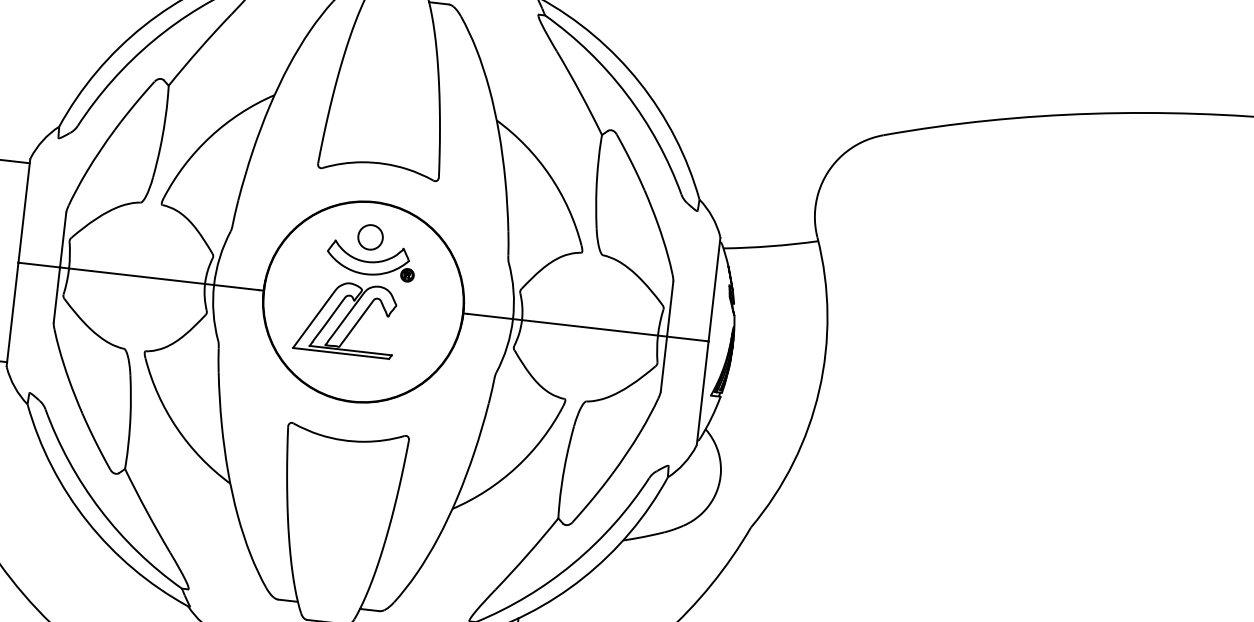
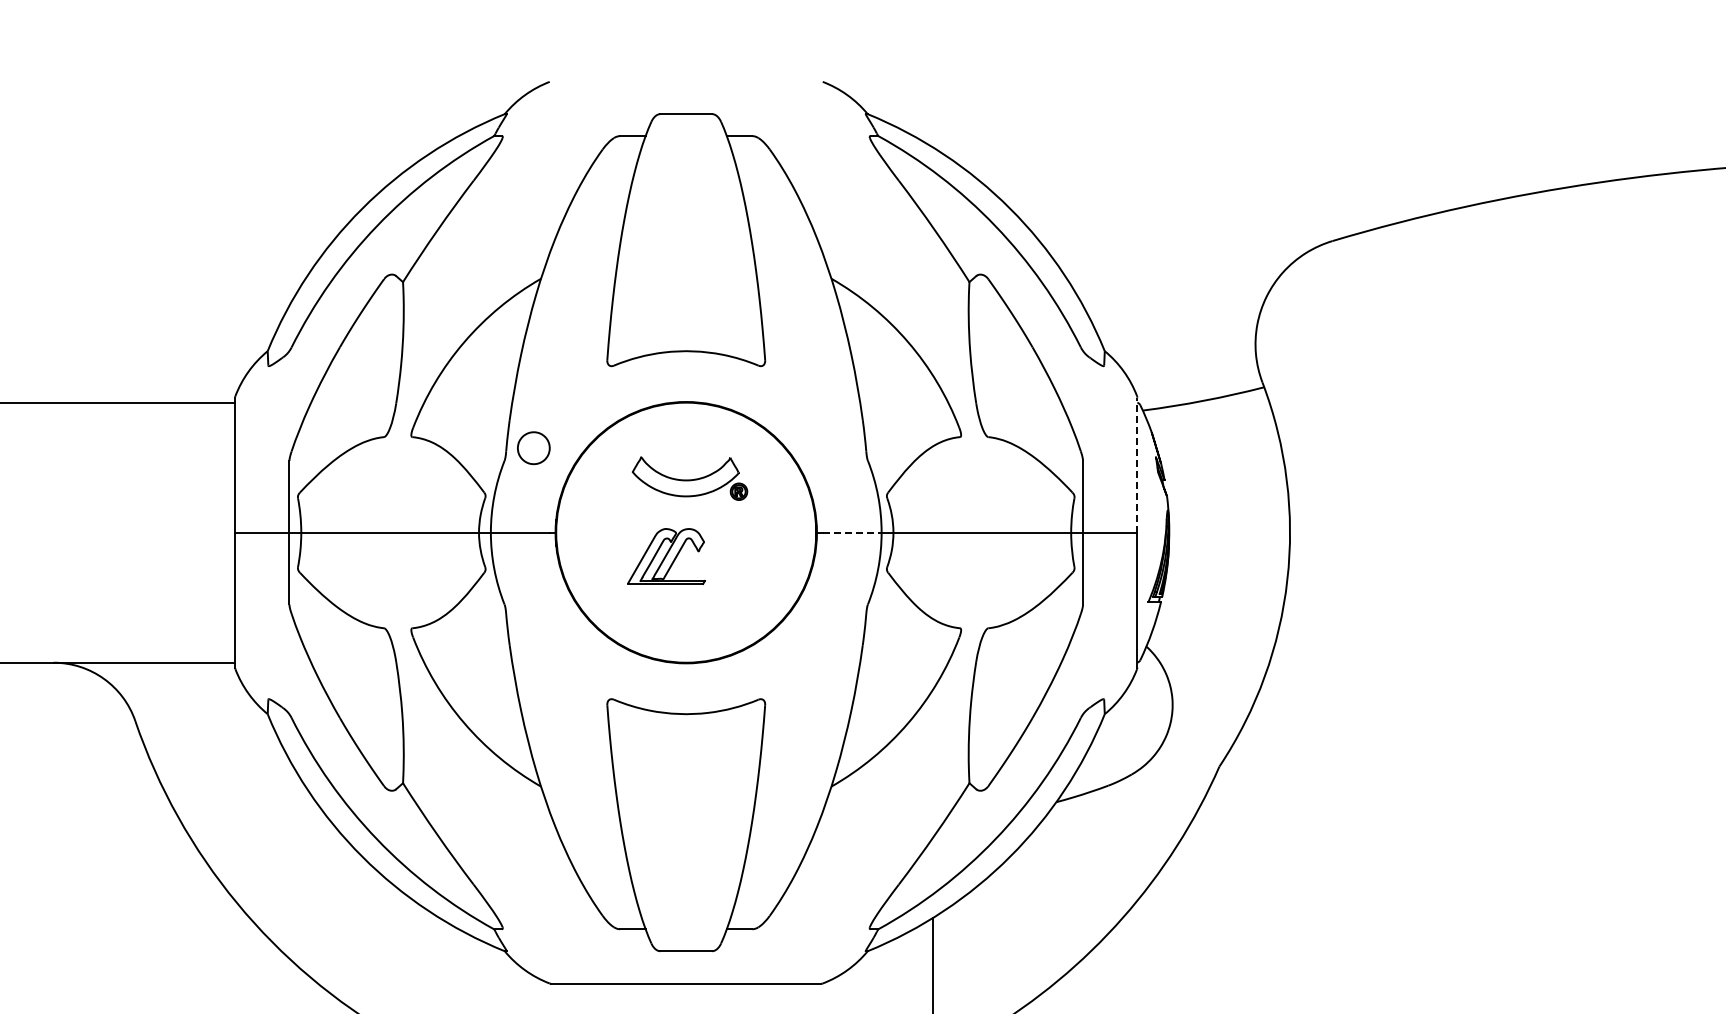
part: (370, 237) -> (533, 448), moved
line: (714, 289) -> (1137, 464), solid -> dashed
line: (490, 316) -> (852, 532), solid -> dashed
part: (346, 318) -> (666, 556), size x0.6

